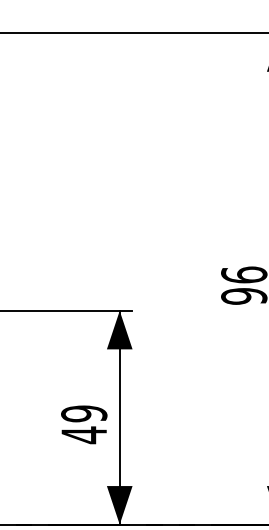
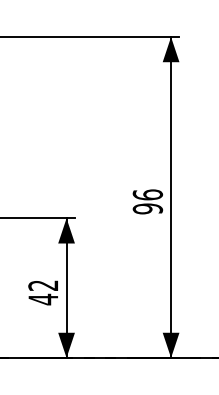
text: (84, 413) -> (43, 285), 49 -> 42

